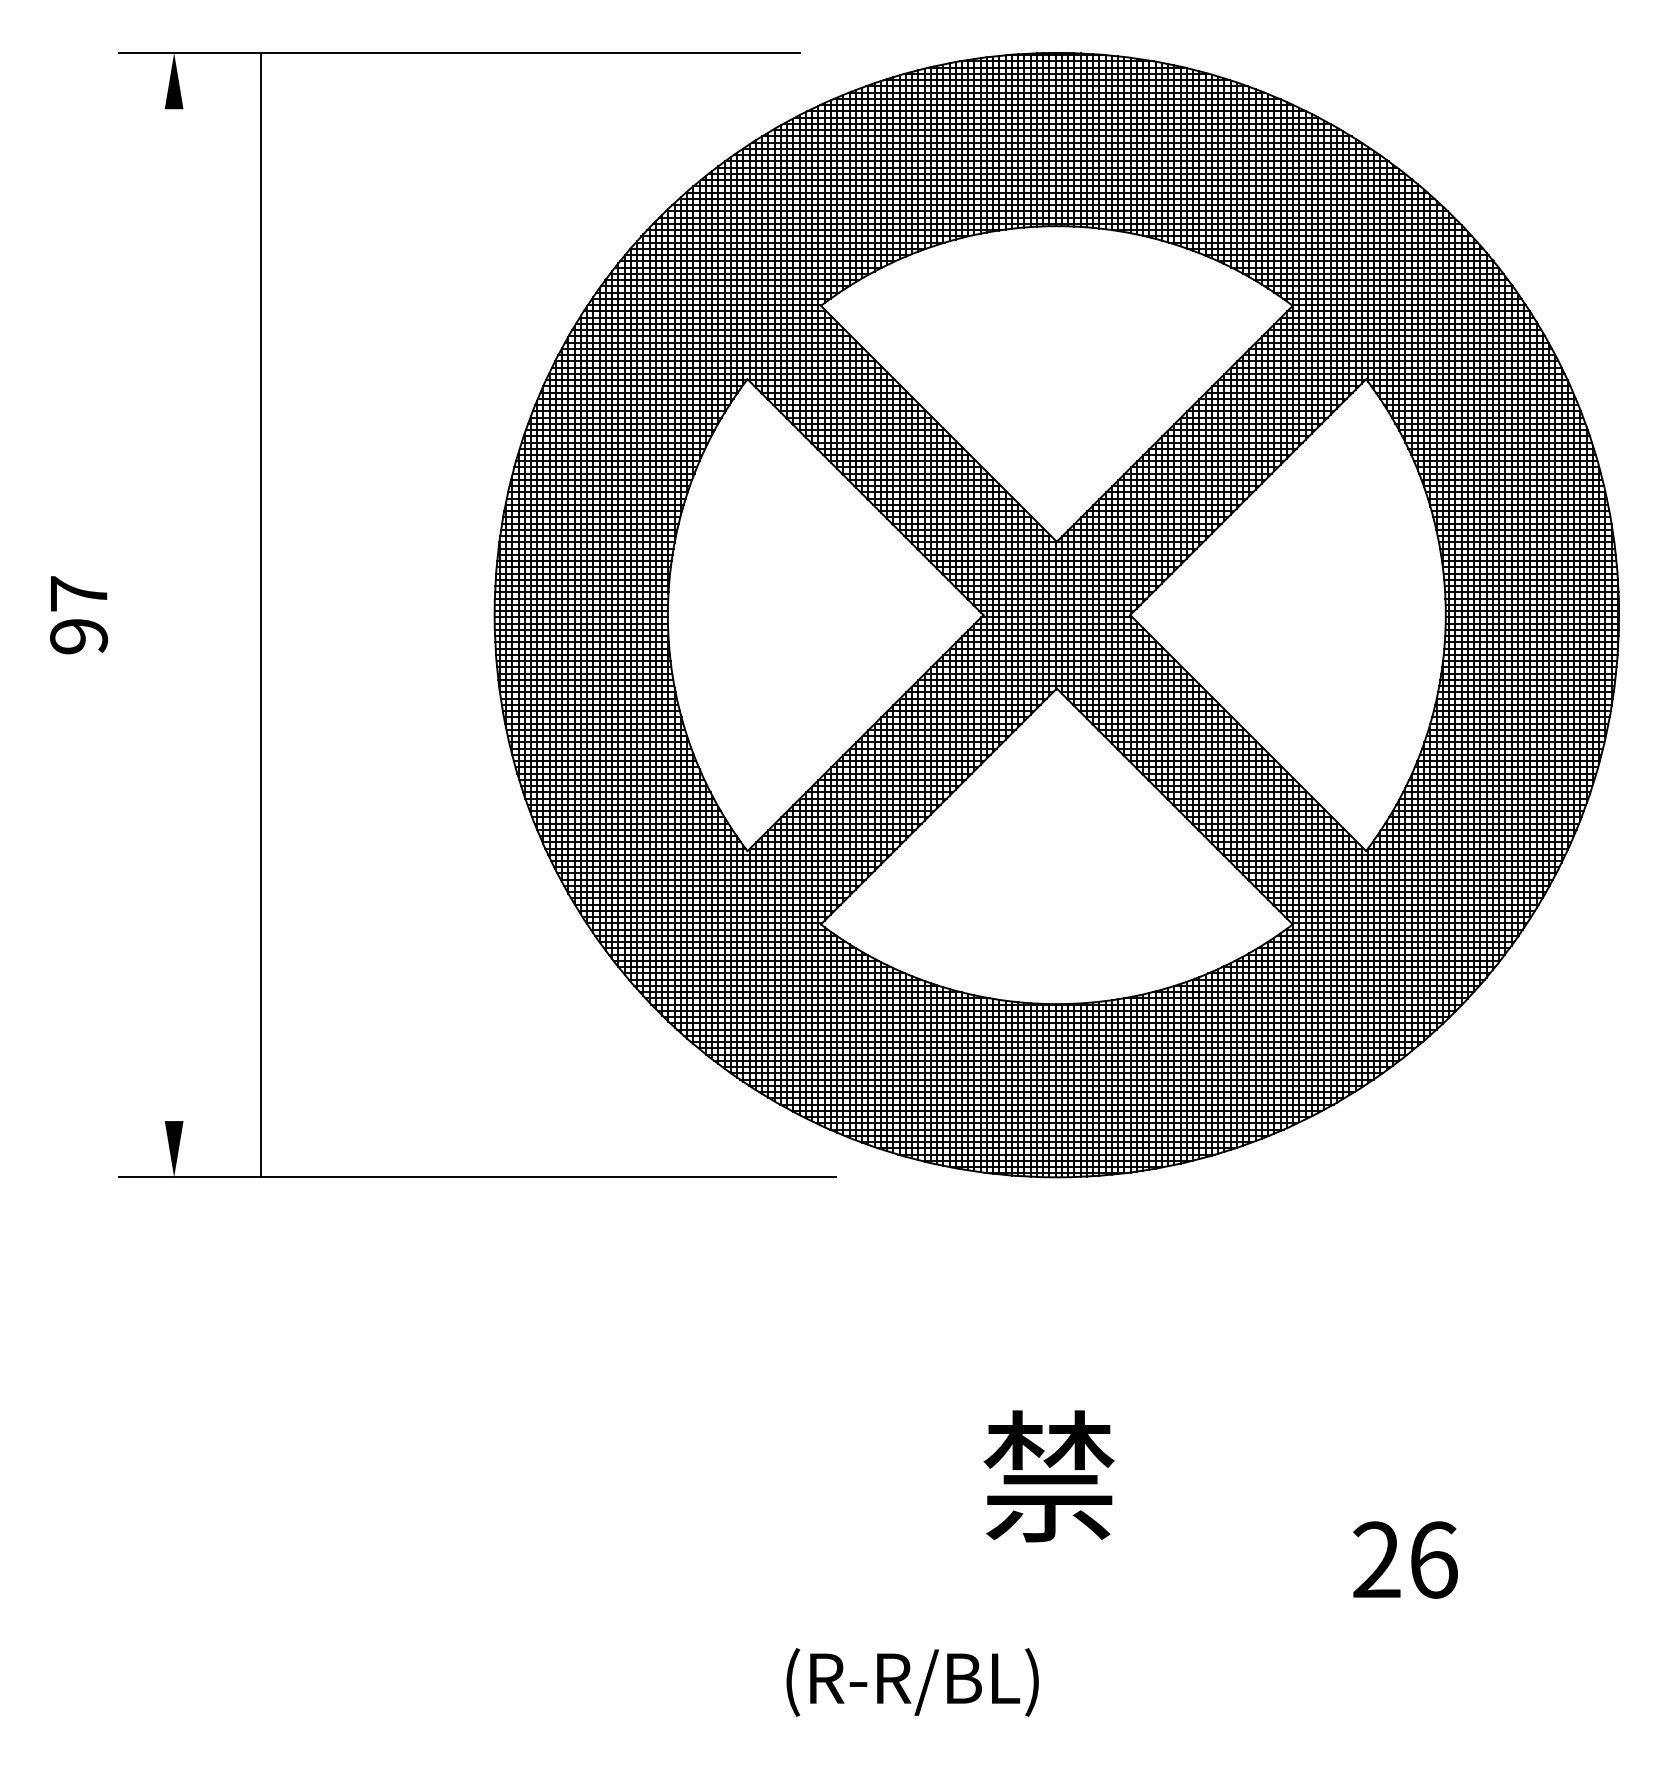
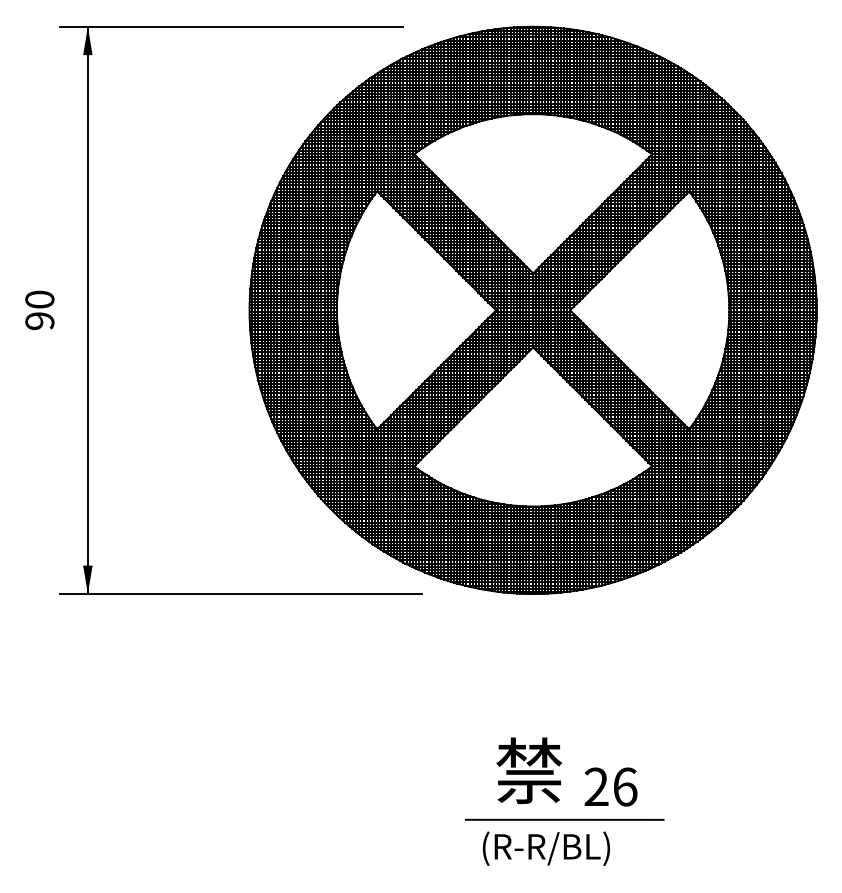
text: (78, 593) -> (39, 299), 97 -> 90
line: (260, 613) -> (87, 309), moved
text: (1049, 1475) -> (529, 770), moved
text: (1404, 1558) -> (610, 786), moved
line: (1118, 1624) -> (564, 819), added
text: (910, 1681) -> (545, 848), moved

